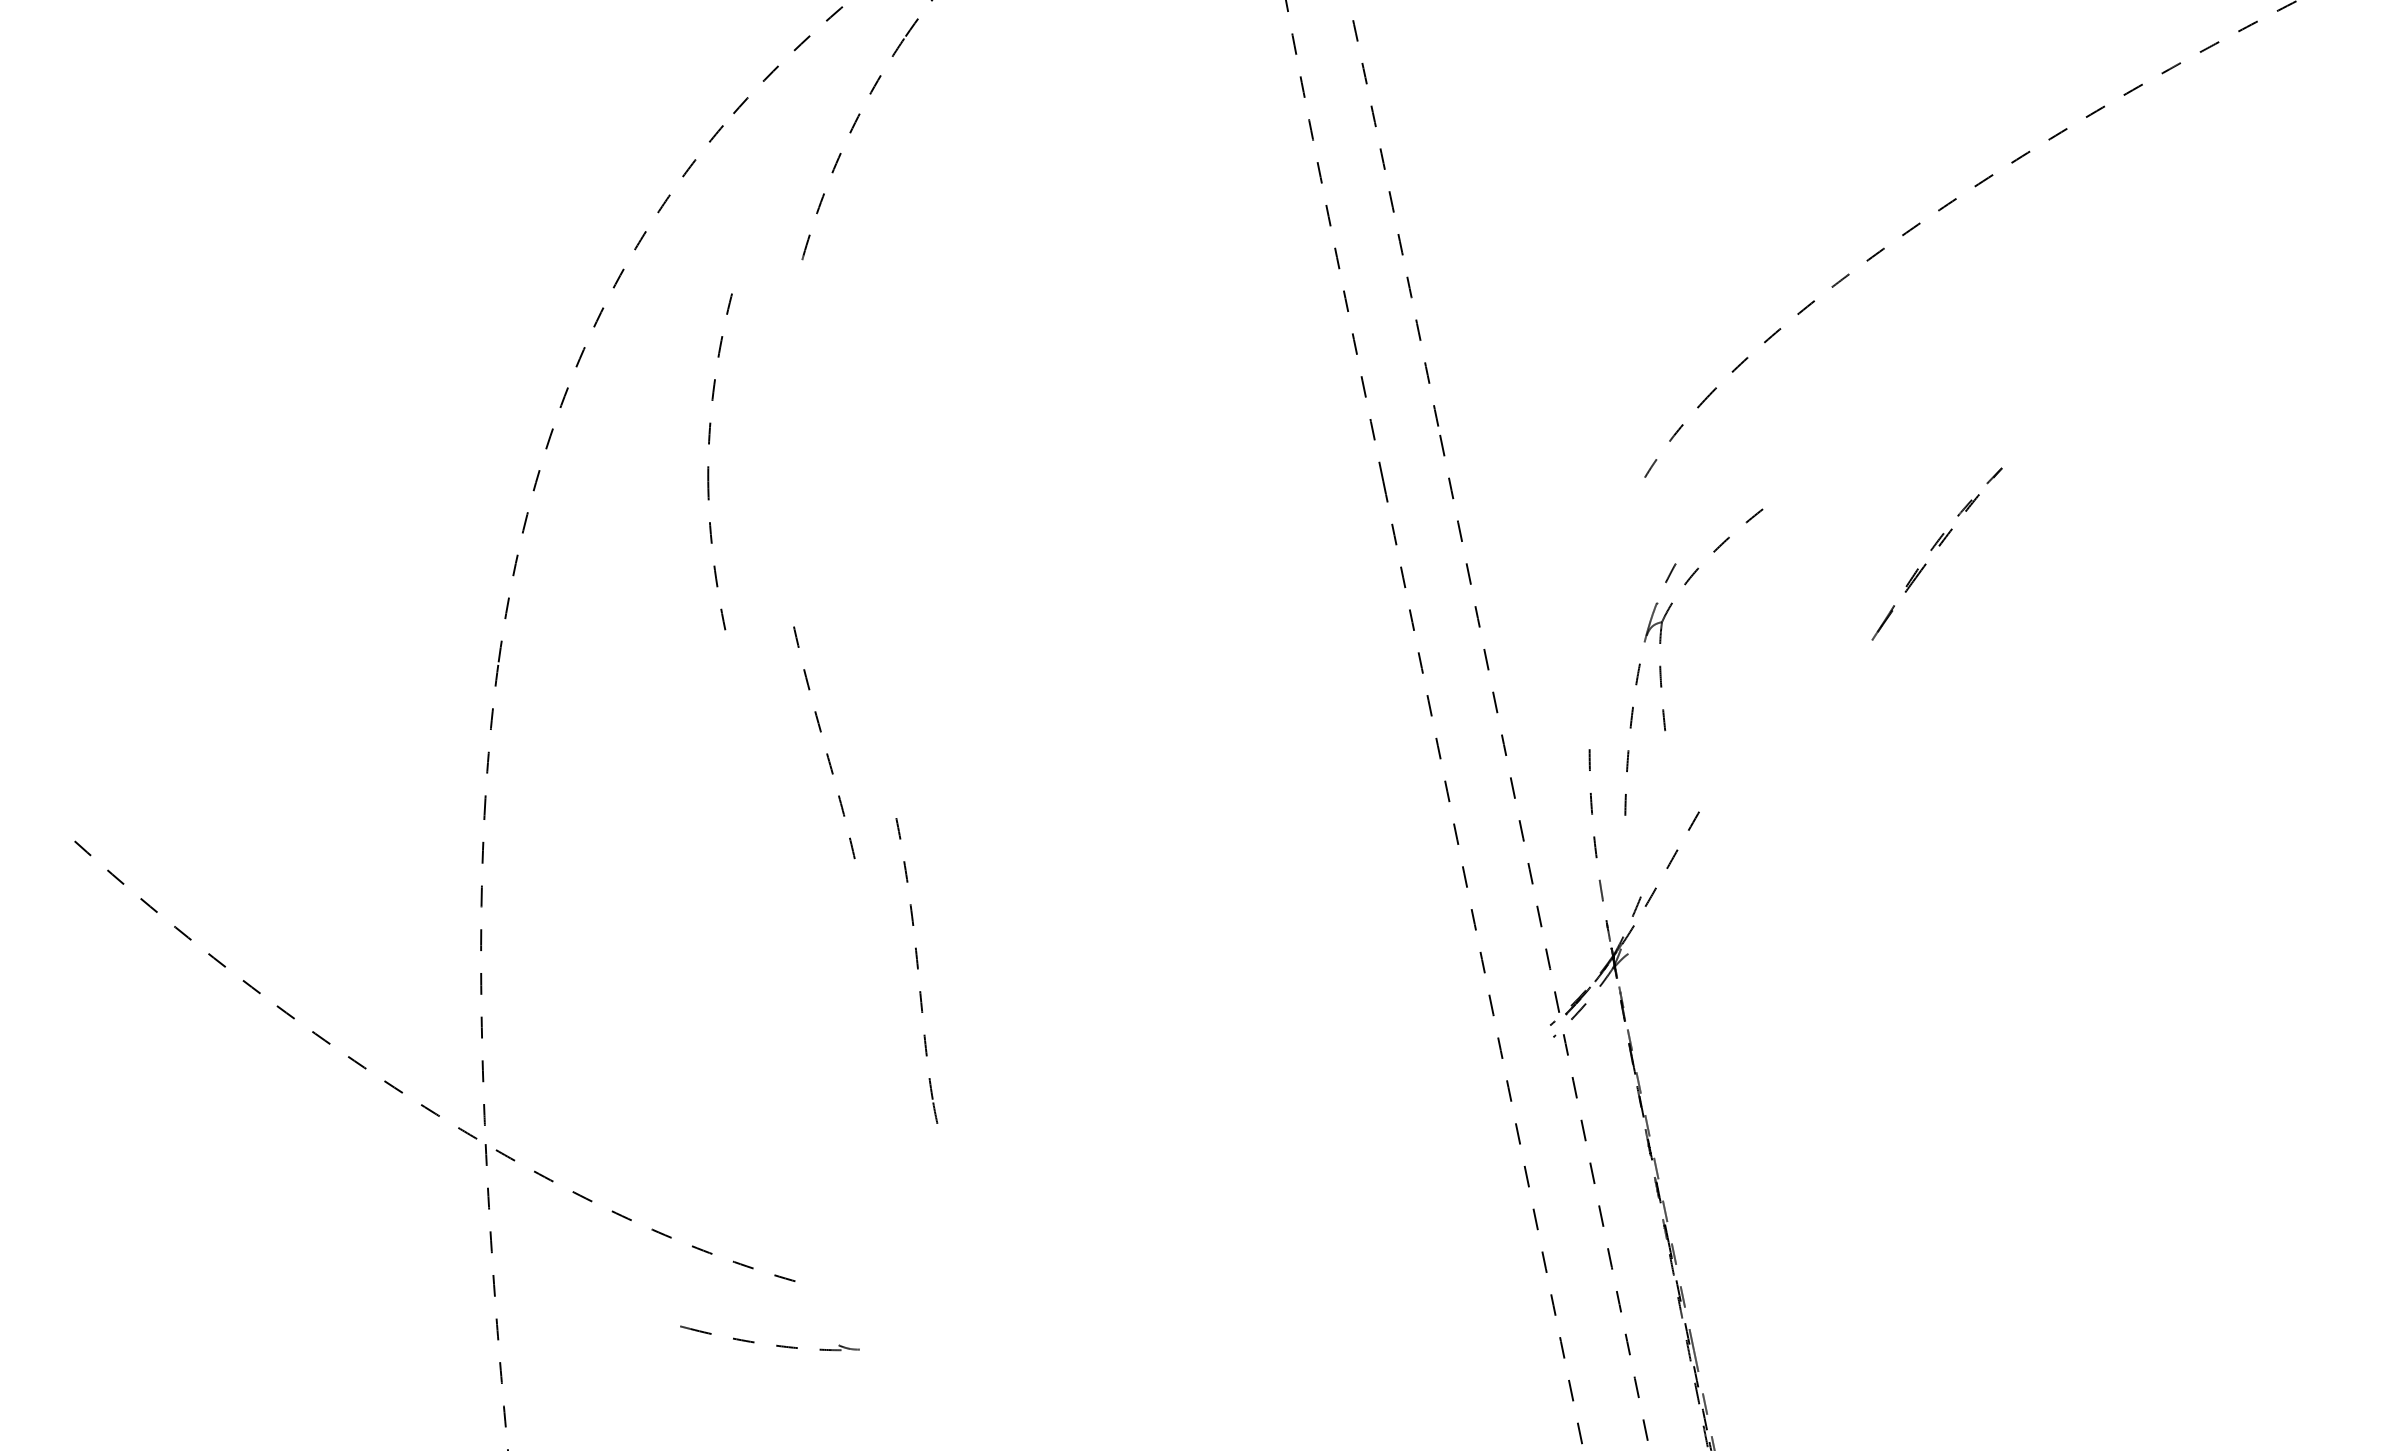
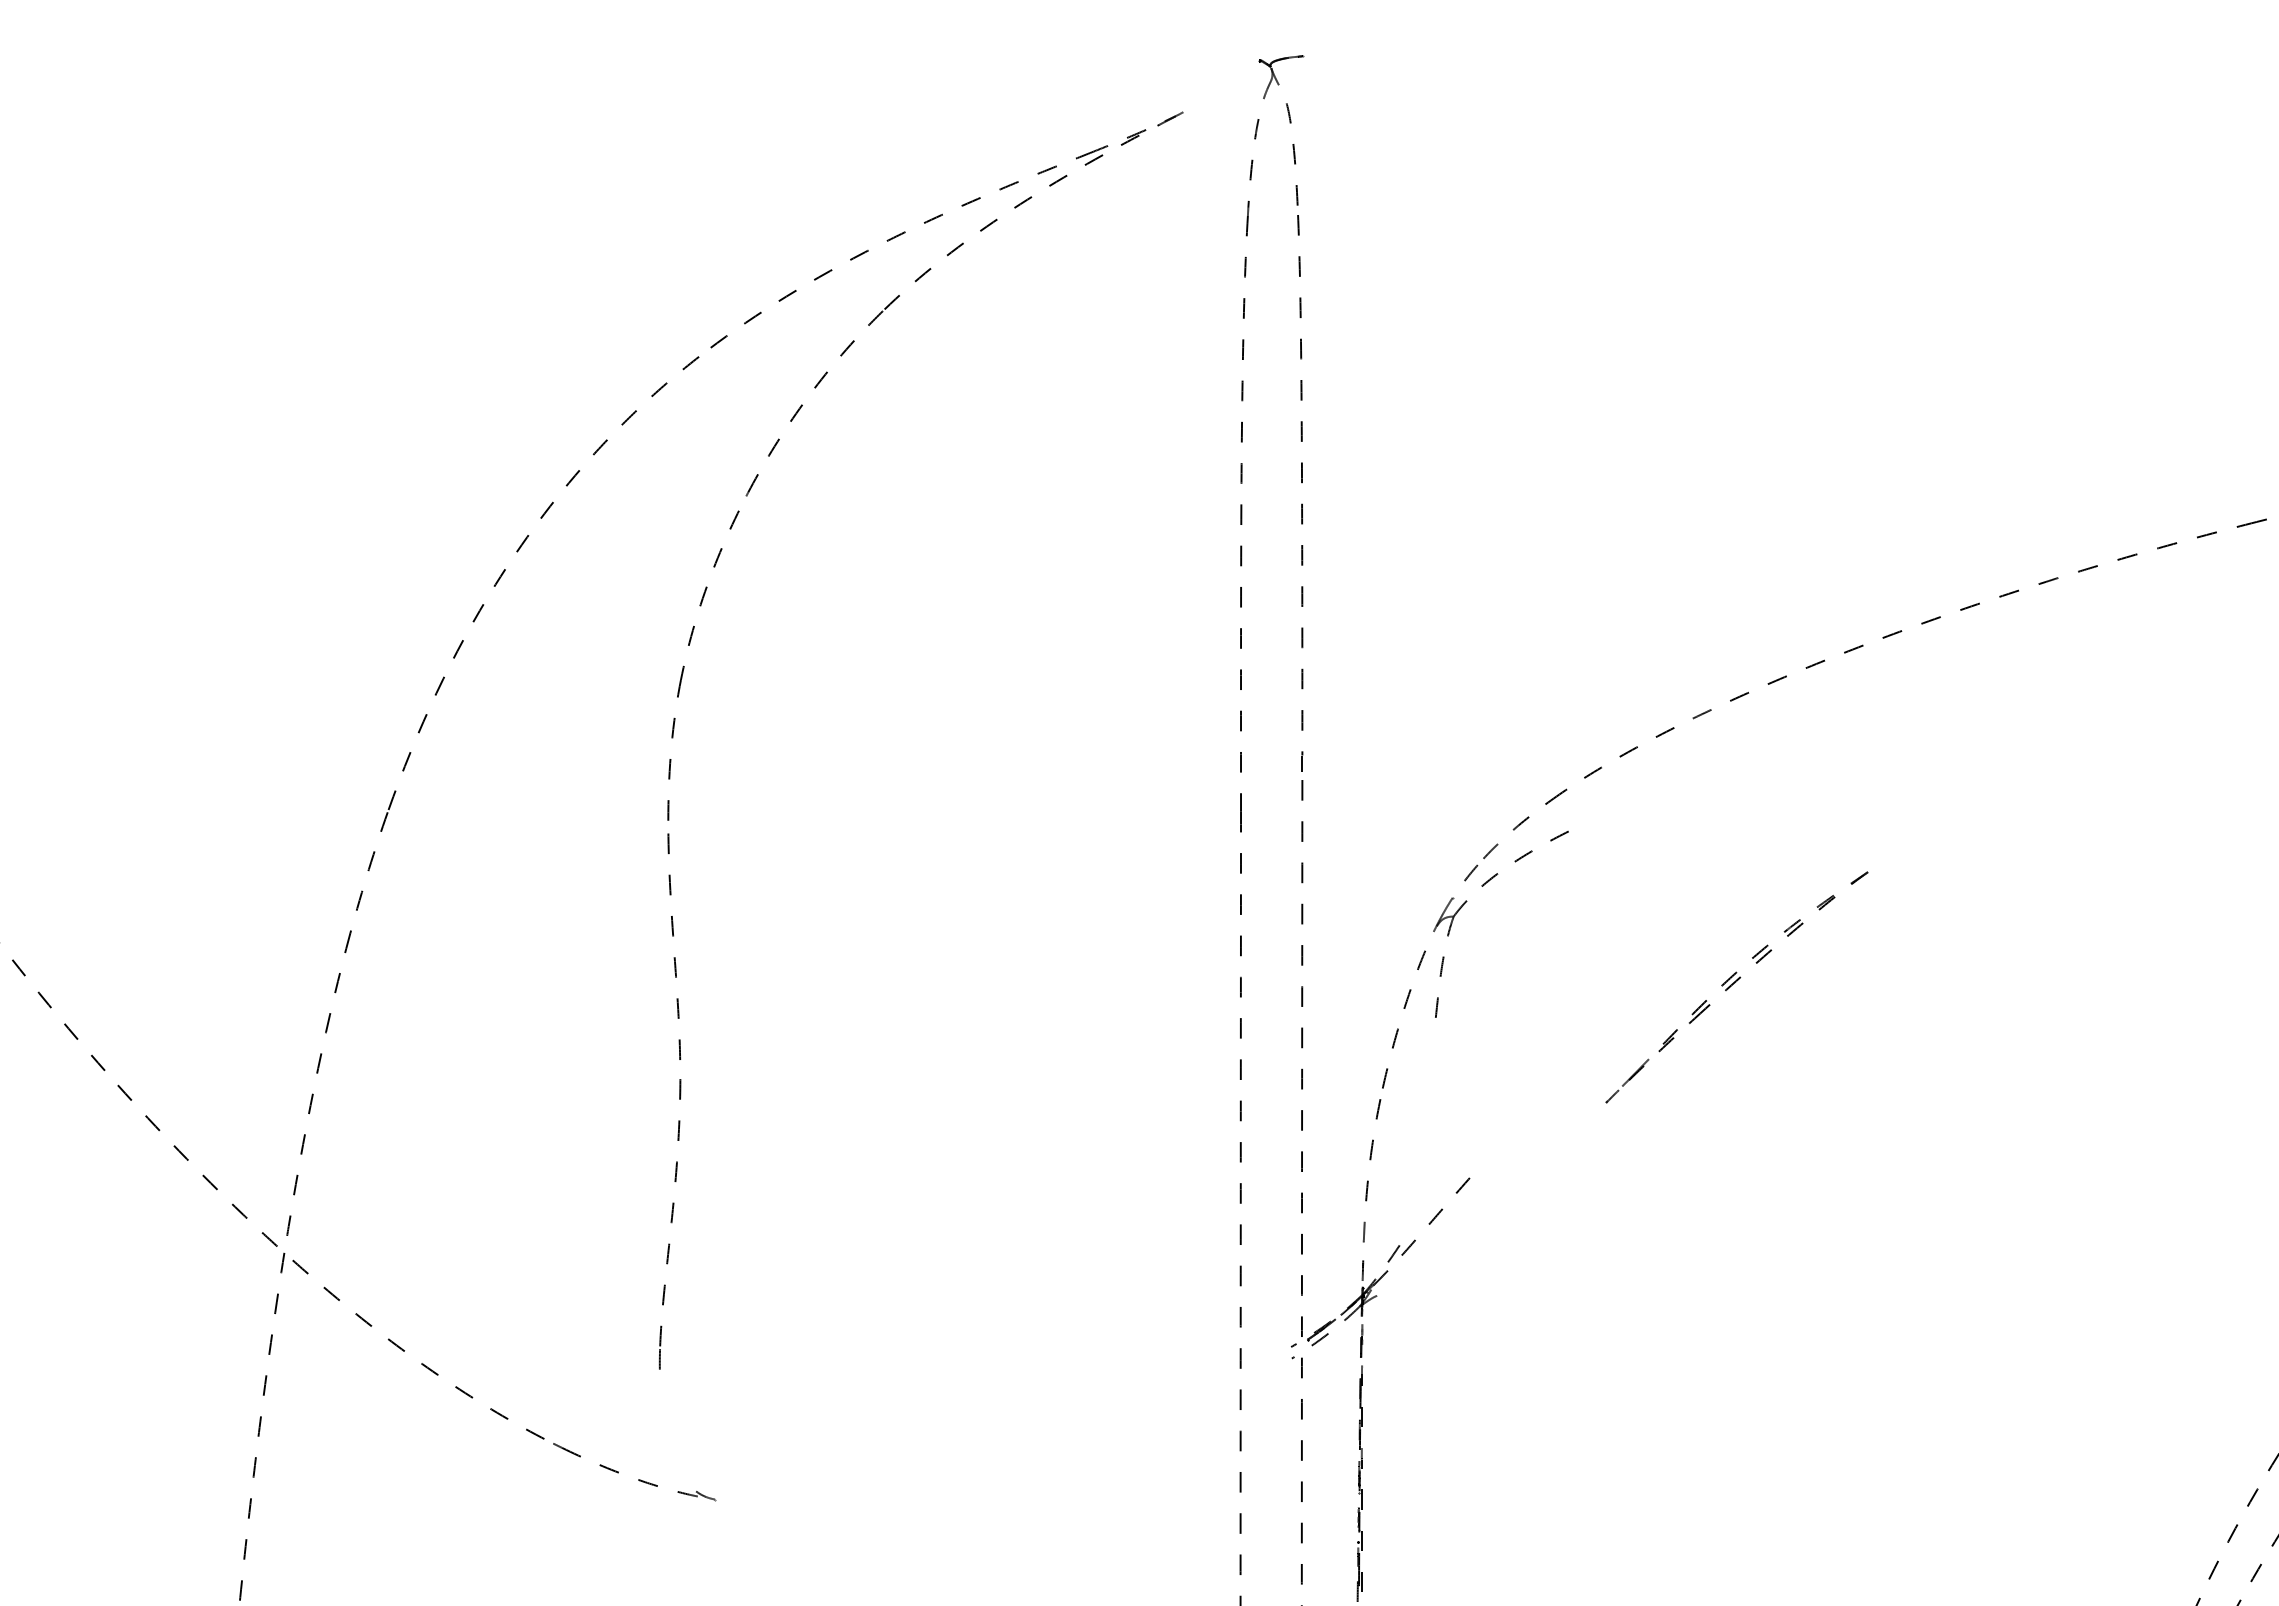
part: (709, 466) -> (684, 666), moved
part: (1934, 556) -> (1736, 987), size x1.67
part: (1661, 668) -> (1444, 959), moved
part: (916, 971) -> (669, 1224), moved
part: (776, 1345) -> (638, 1479), moved

